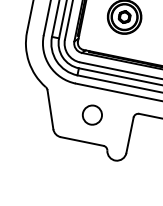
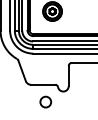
circle: (92, 113) -> (45, 101), moved

